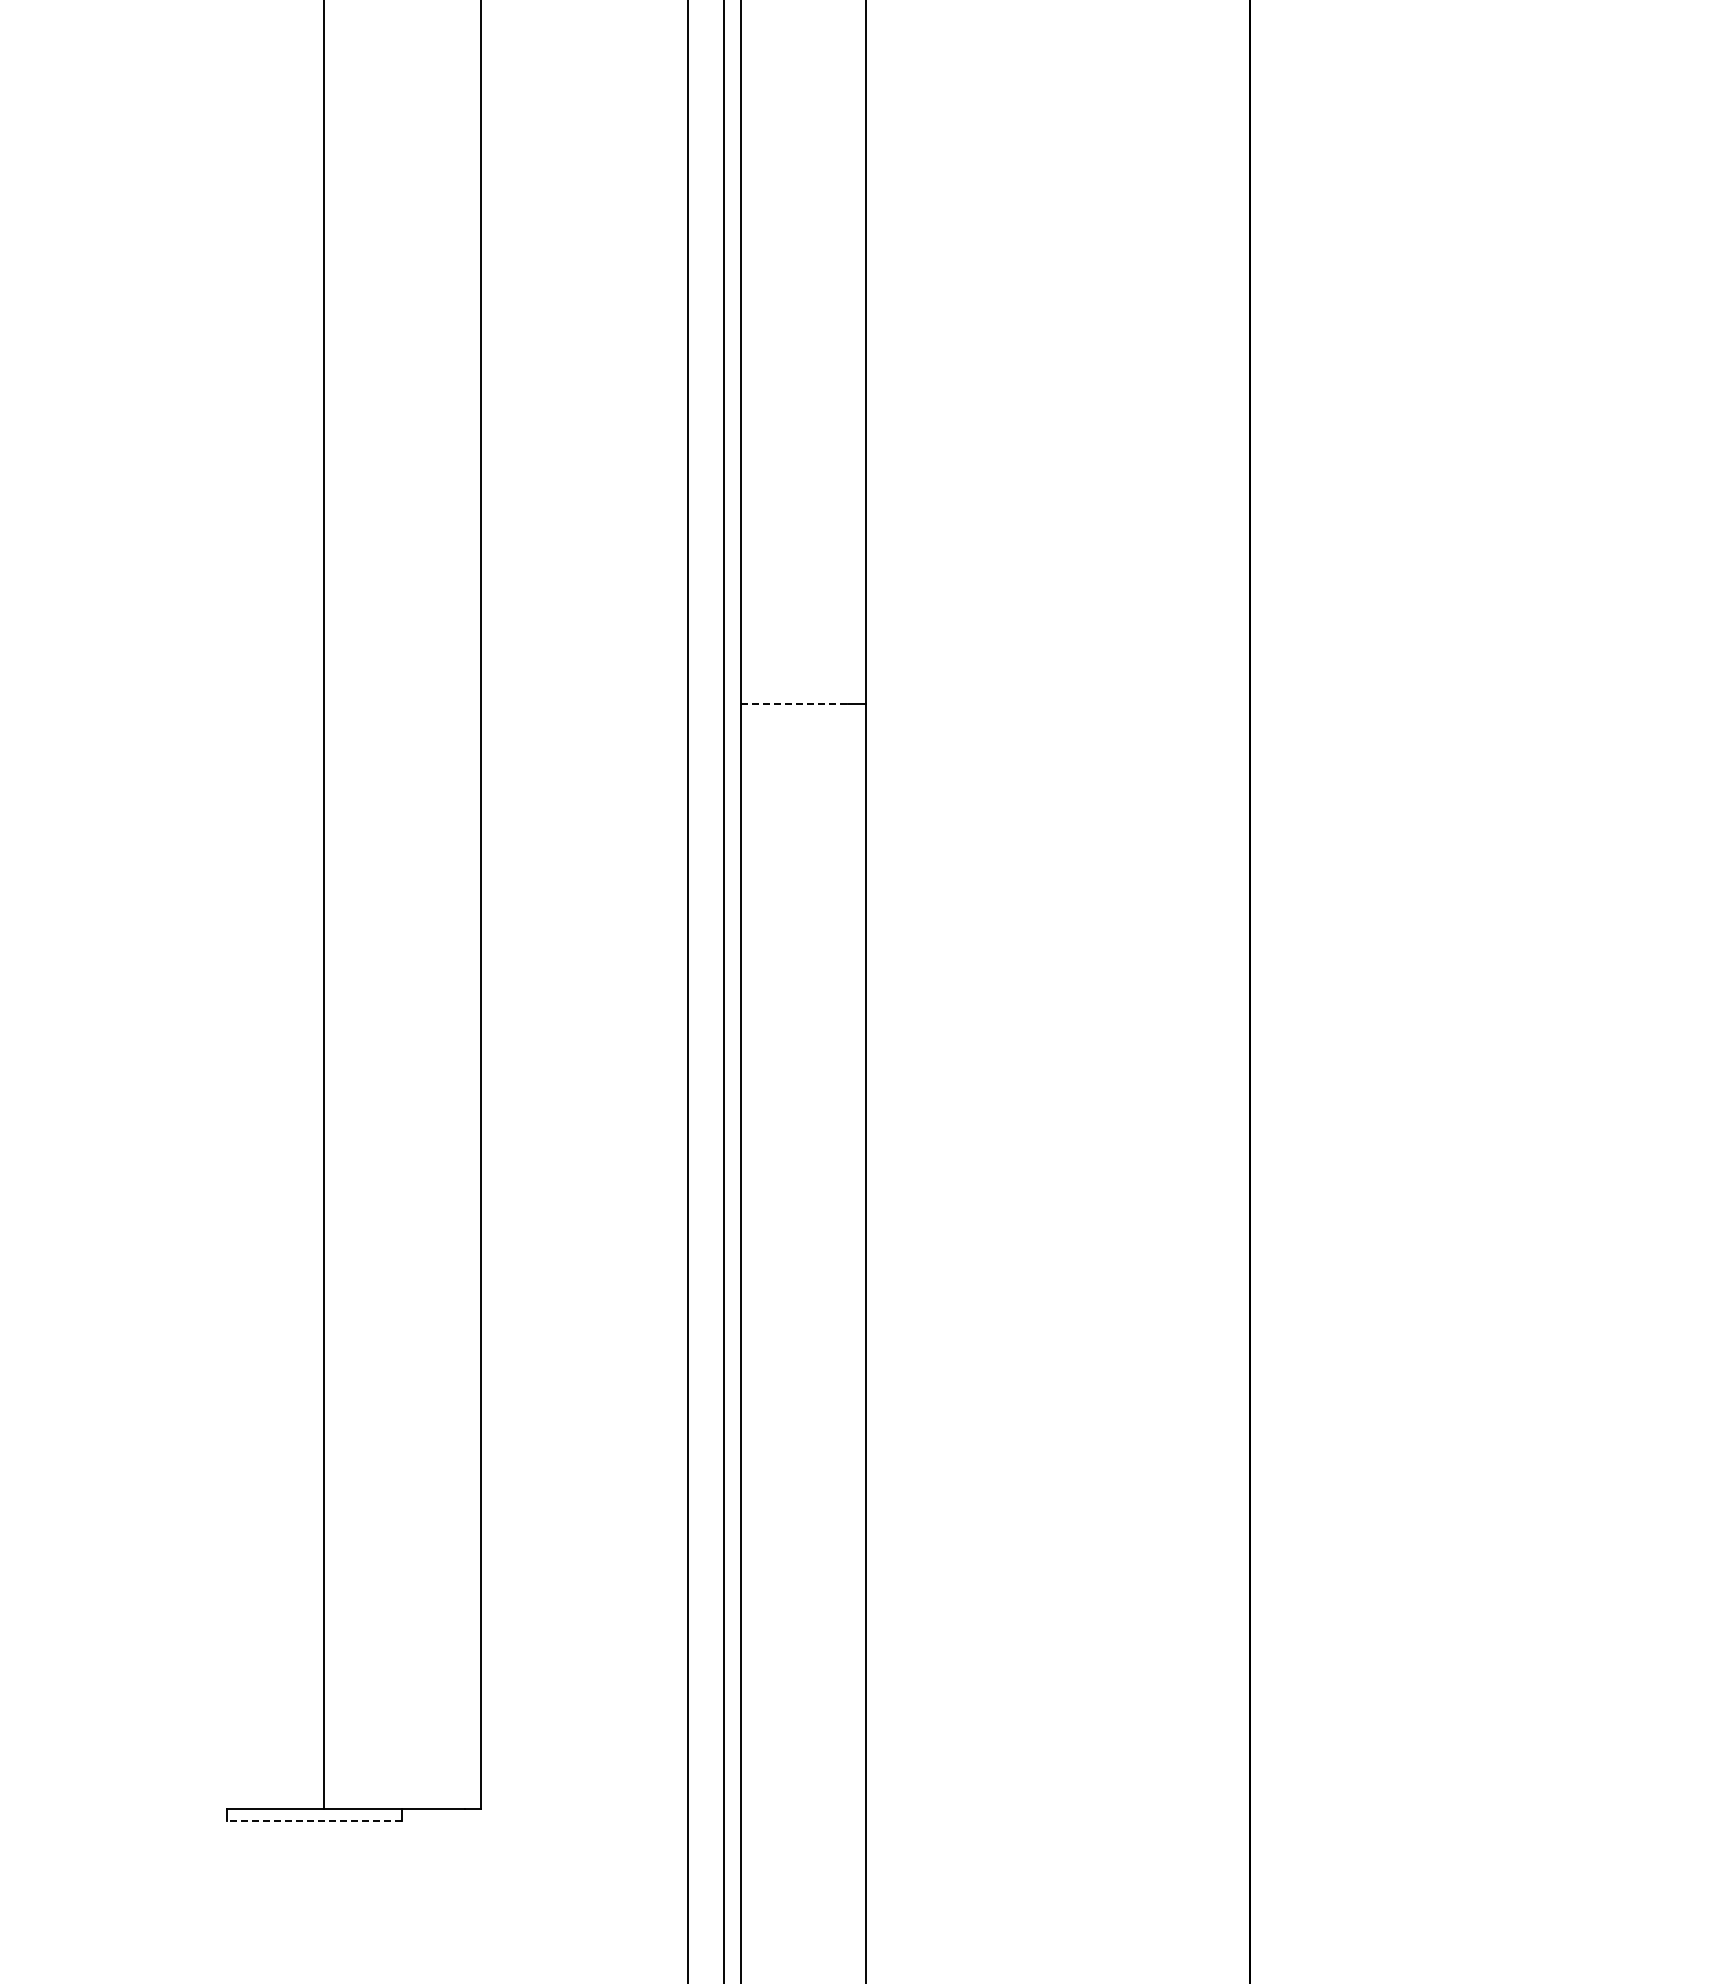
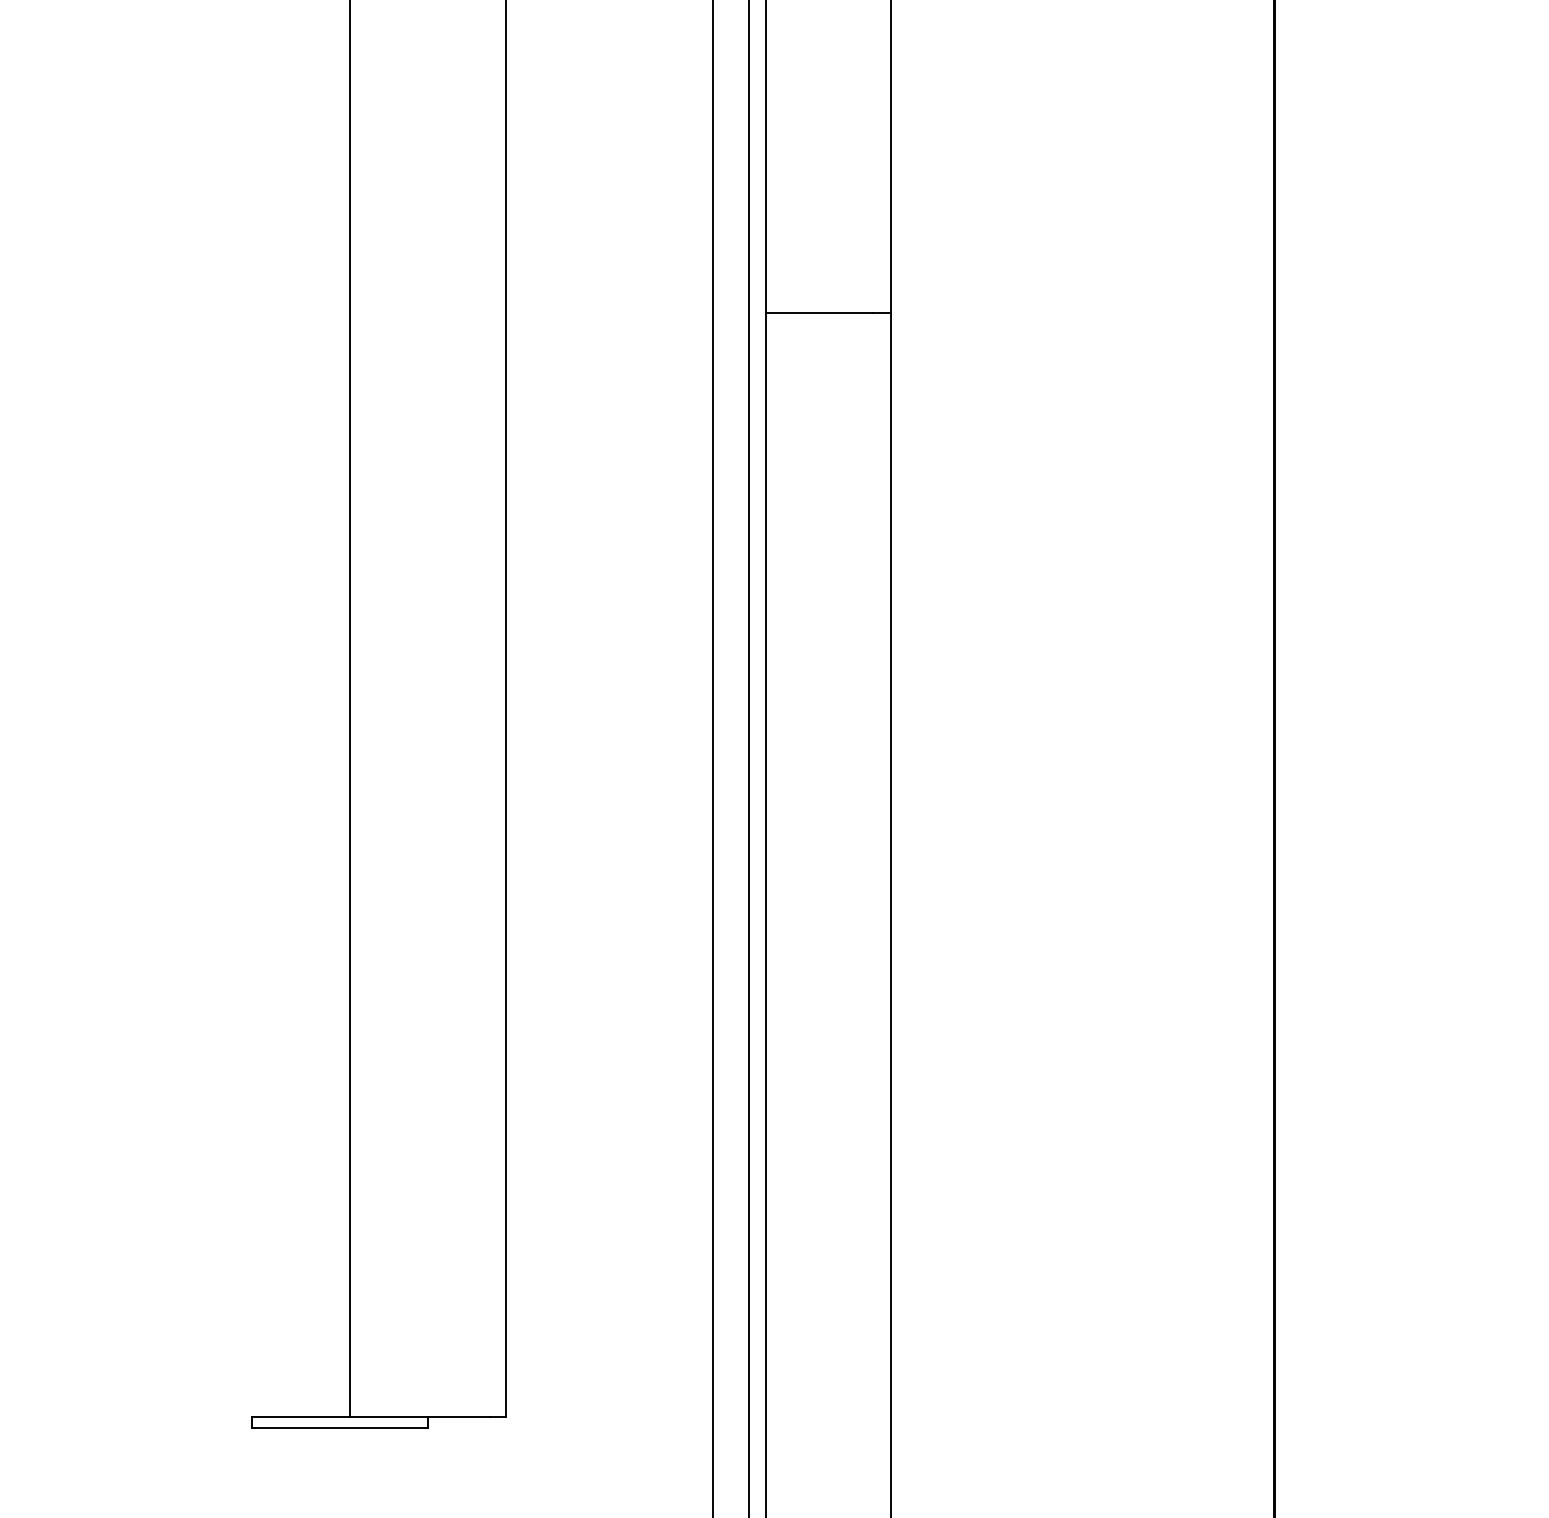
line: (794, 703) -> (819, 312), dashed -> solid
line: (314, 1821) -> (339, 1428), dashed -> solid

